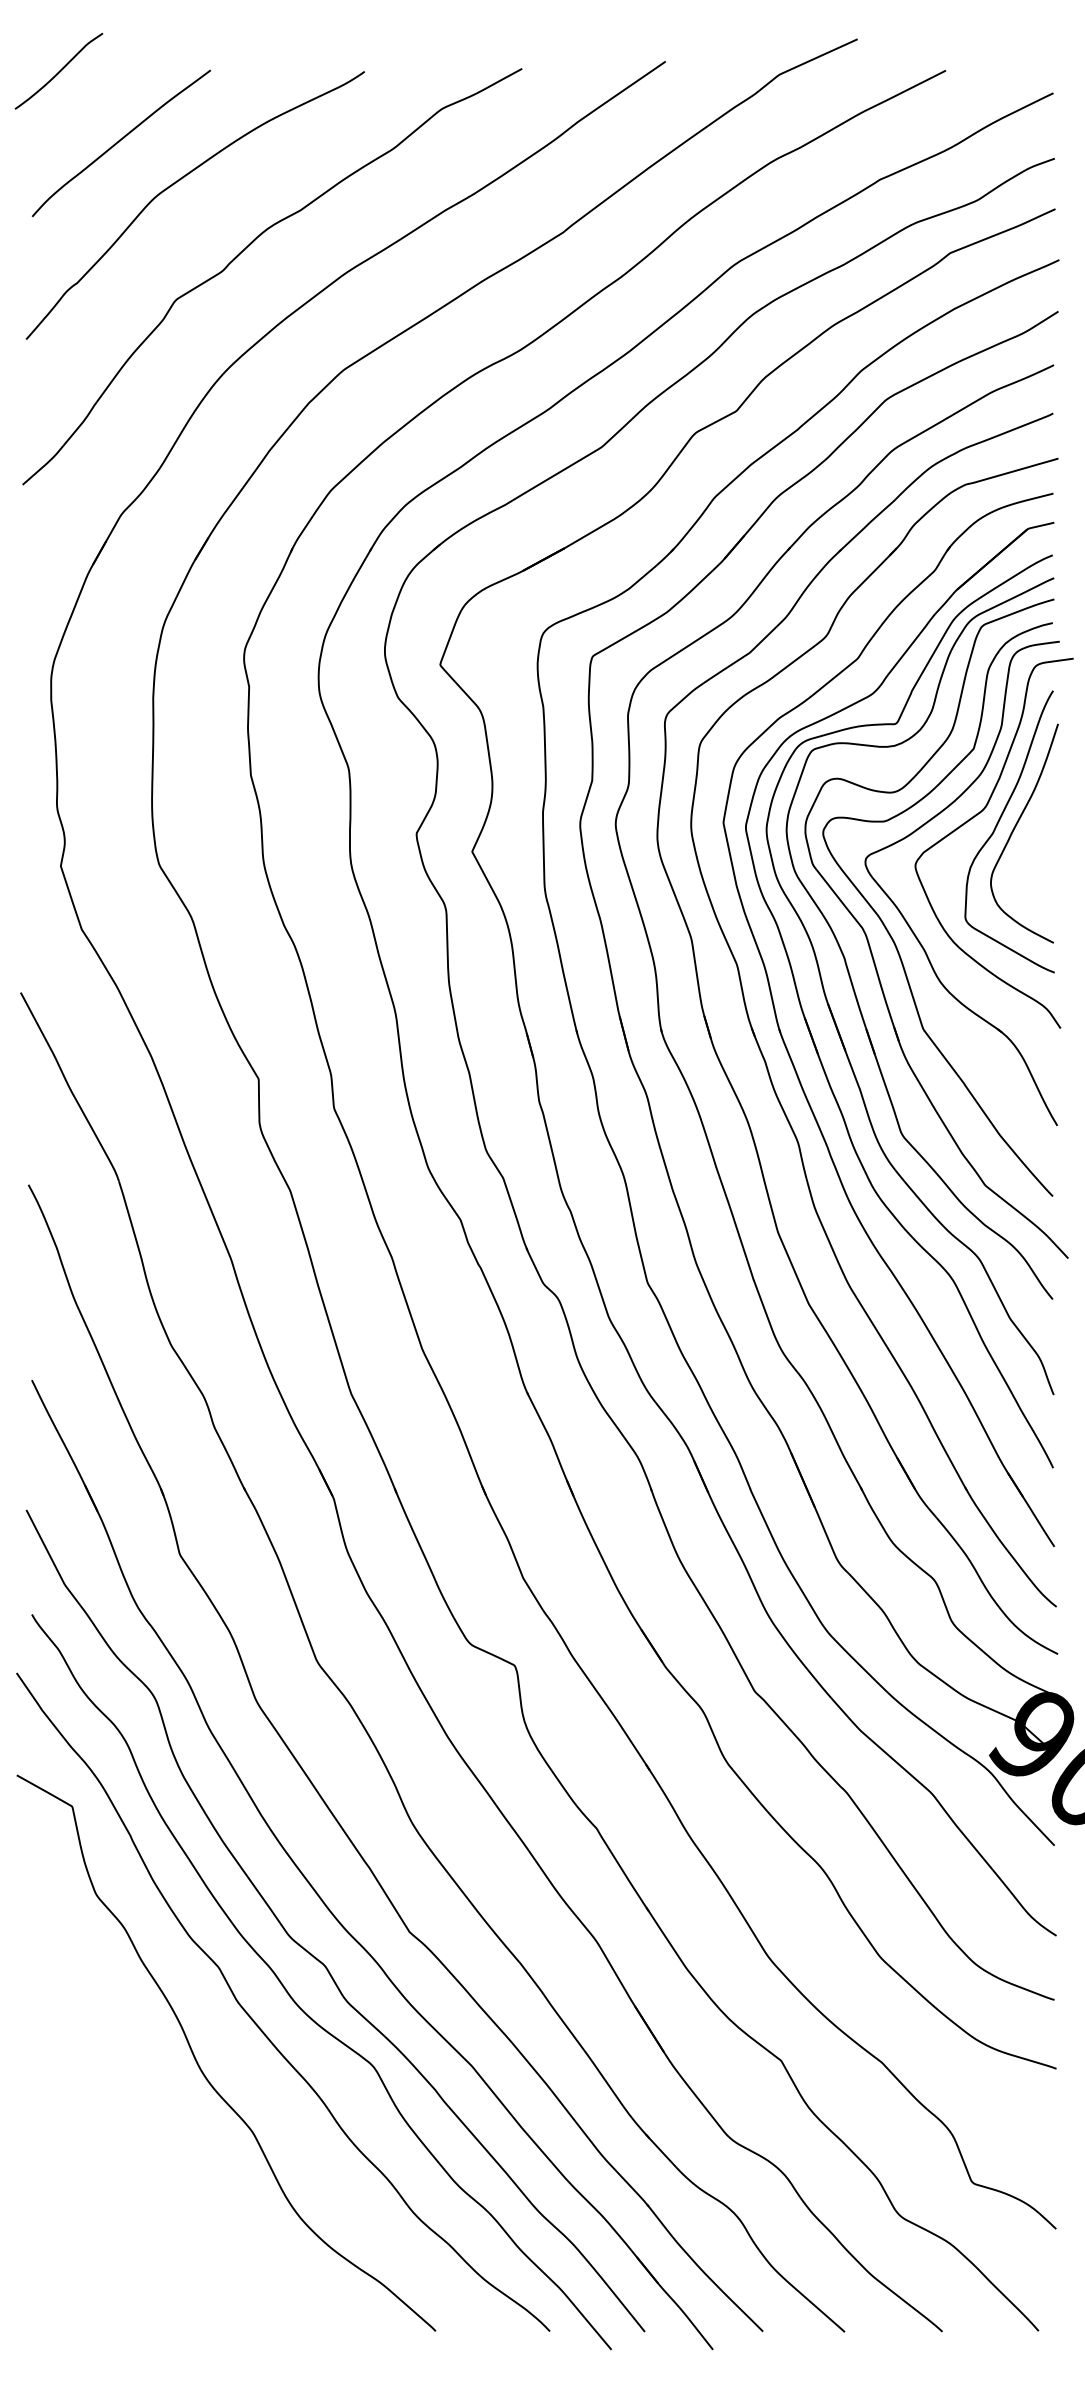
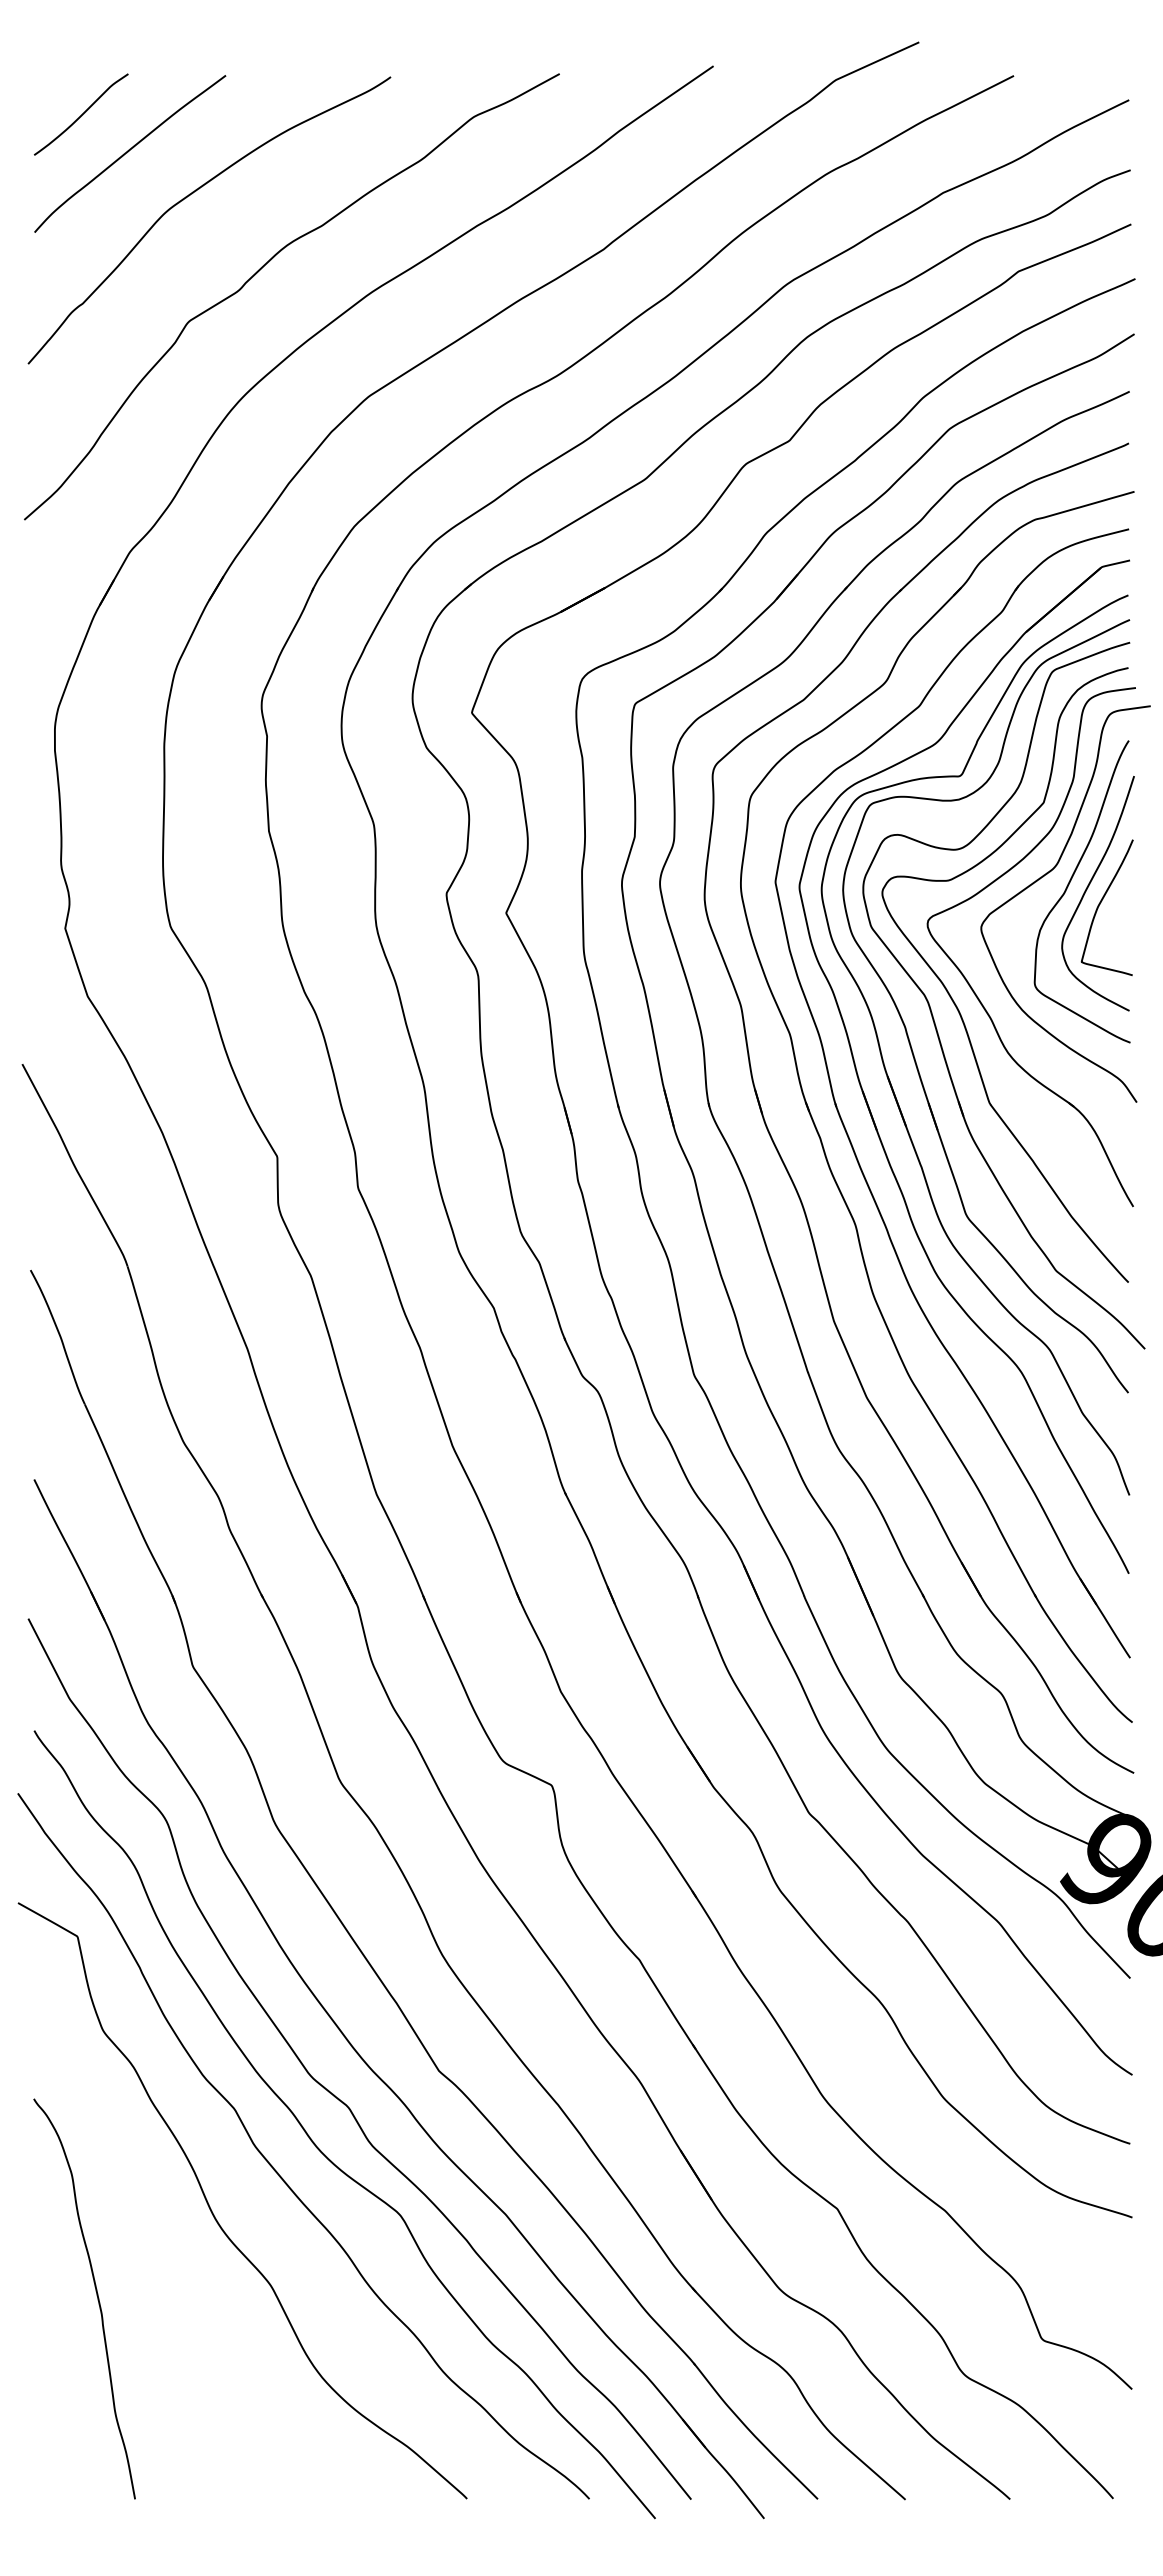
curve: (59, 71) -> (81, 114), moved
curve: (1026, 843) -> (1100, 904), added
curve: (89, 2141) -> (96, 2295), added

